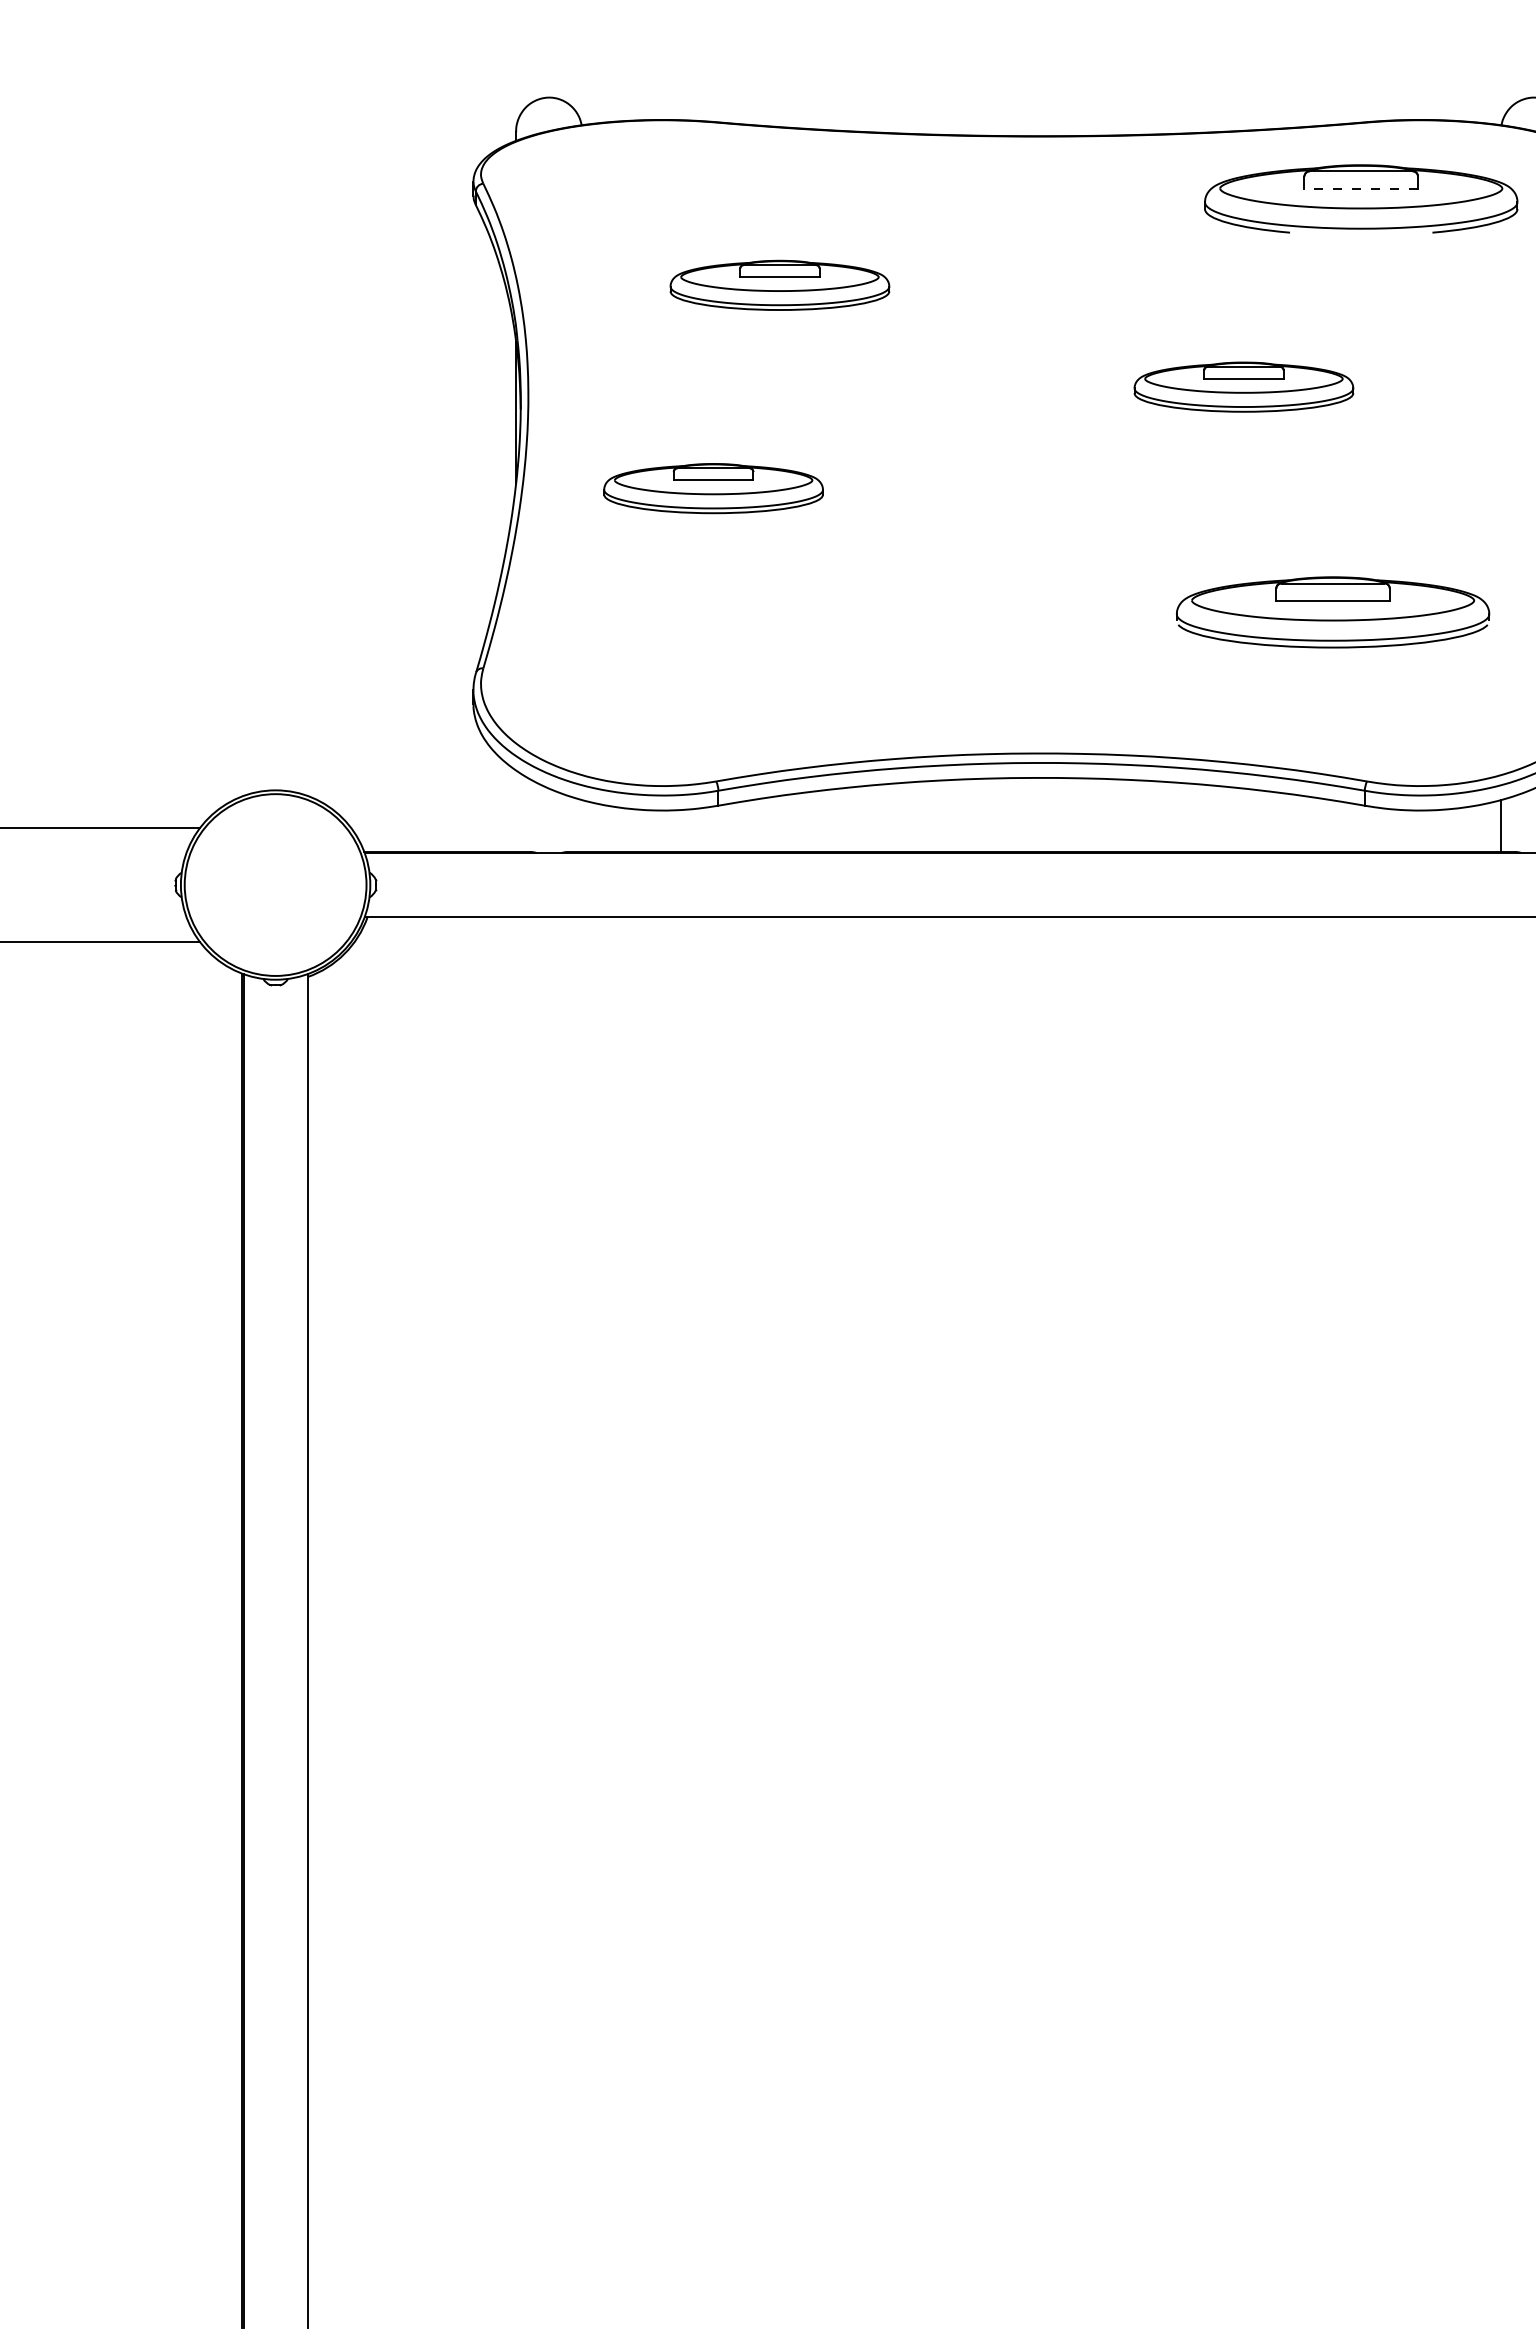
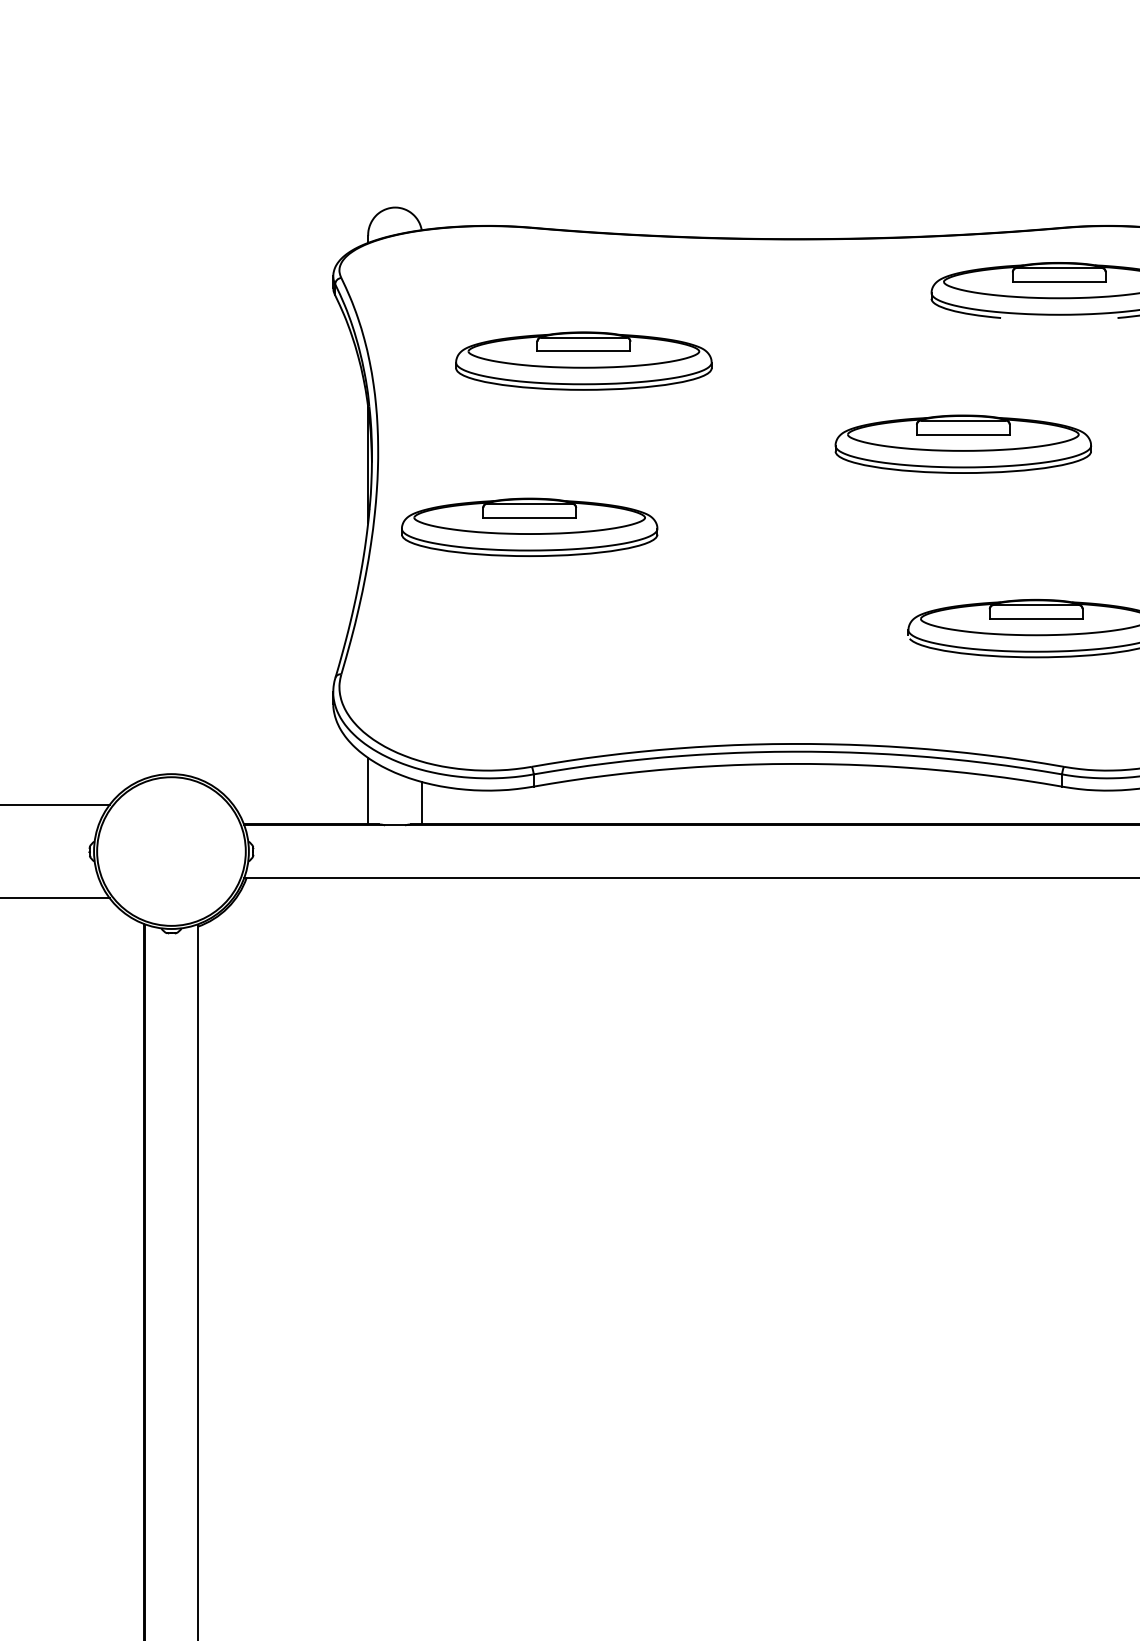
line: (1361, 188) -> (1059, 281), dashed -> solid
part: (779, 285) -> (583, 361), size x1.43
part: (1243, 387) -> (963, 444), size x1.43
part: (713, 488) -> (529, 527), size x1.43
line: (516, 810) -> (368, 790), added
line: (582, 825) -> (422, 802), added

